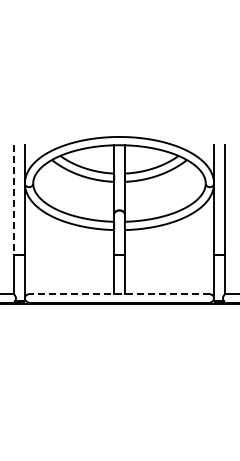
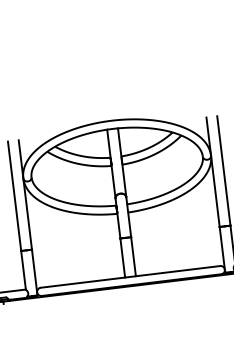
line: (14, 200) -> (15, 196), dashed -> solid
line: (119, 294) -> (130, 277), dashed -> solid

